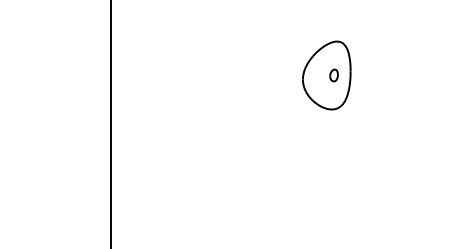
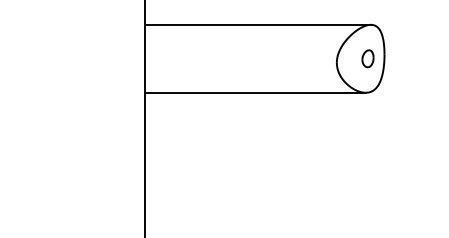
line: (224, 41) -> (258, 24), added
part: (333, 75) -> (367, 58), size x1.43
line: (221, 109) -> (255, 92), added

